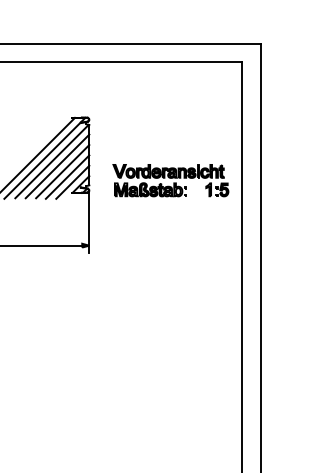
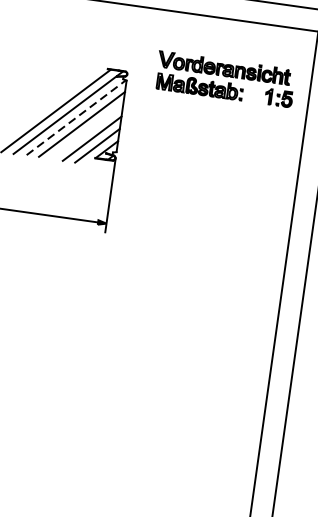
line: (52, 161) -> (76, 117), solid -> dashed
line: (62, 171) -> (87, 131), removed
part: (170, 180) -> (224, 79), moved

